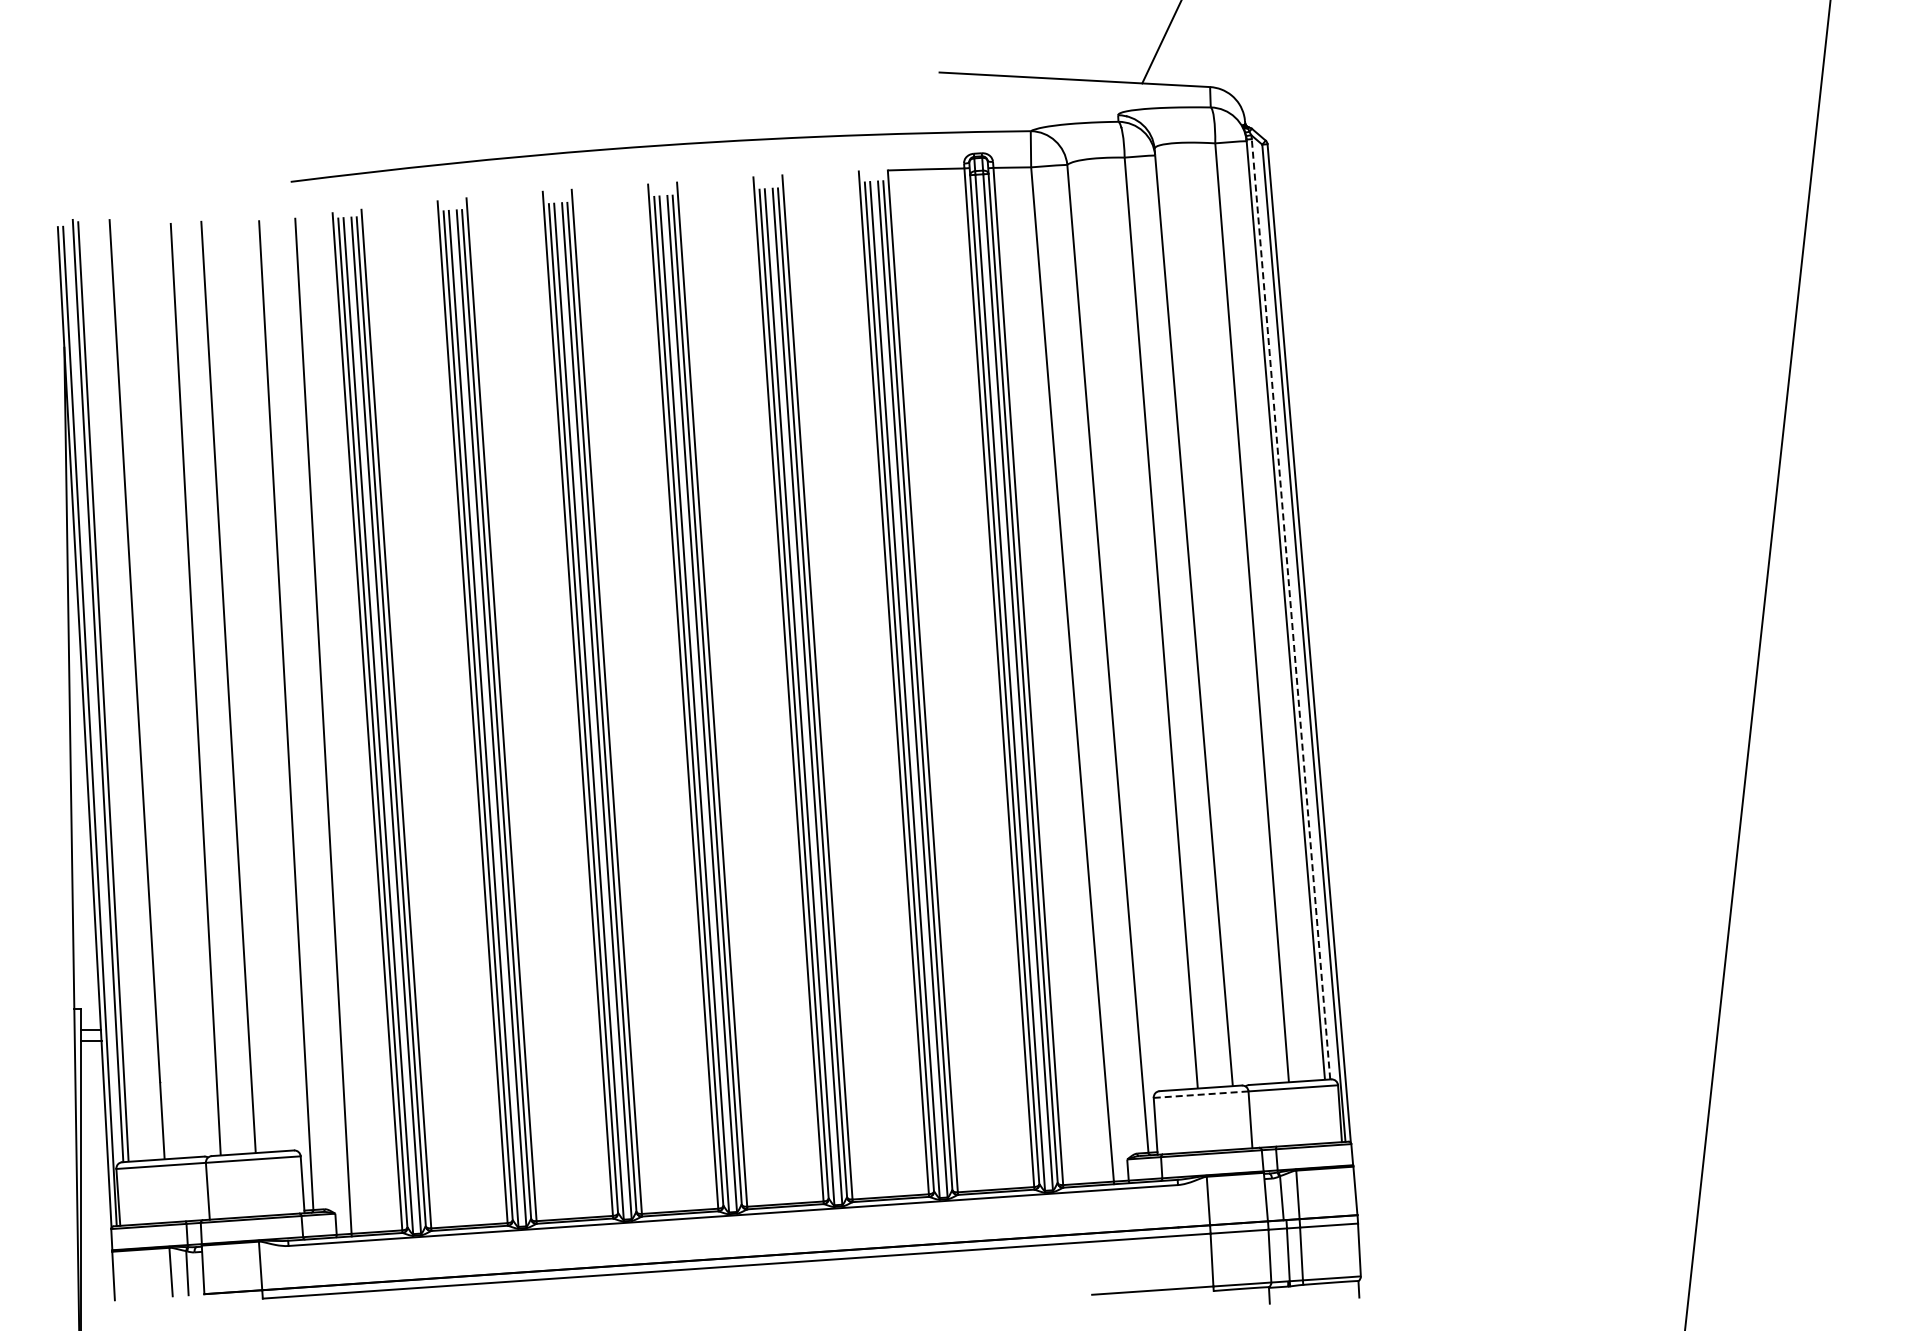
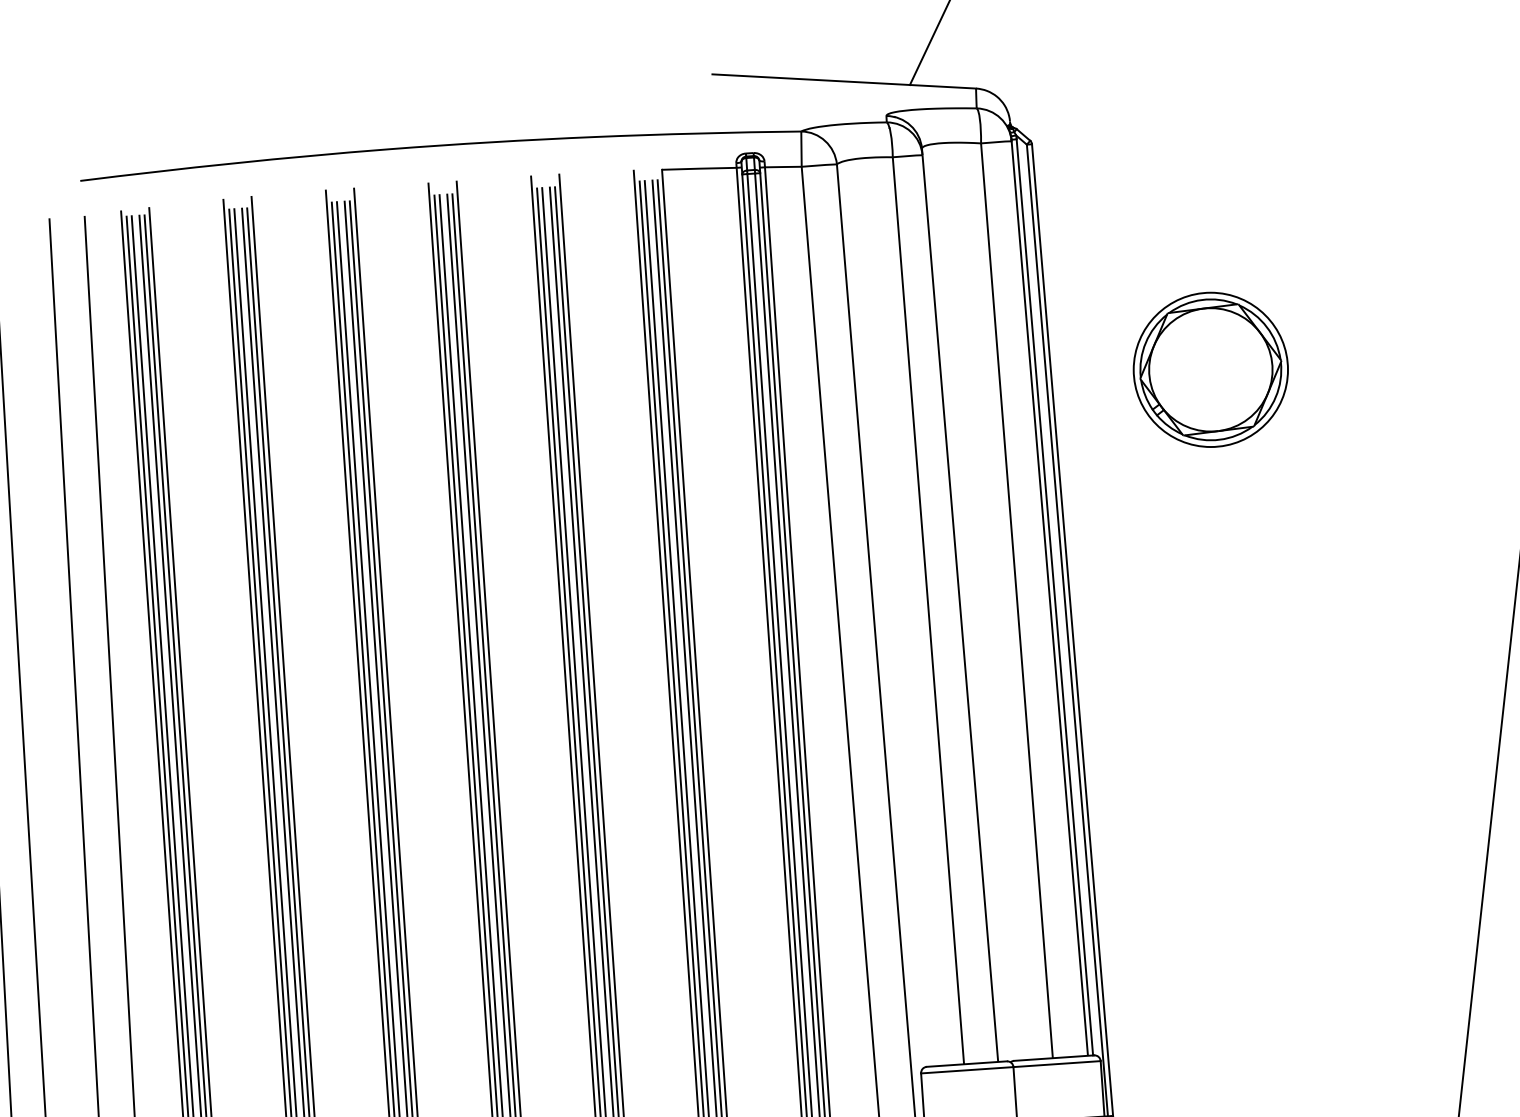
part: (1451, 375) -> (1211, 369), added
line: (1291, 609) -> (1055, 597), dashed -> solid
line: (1201, 1094) -> (967, 1070), dashed -> solid

